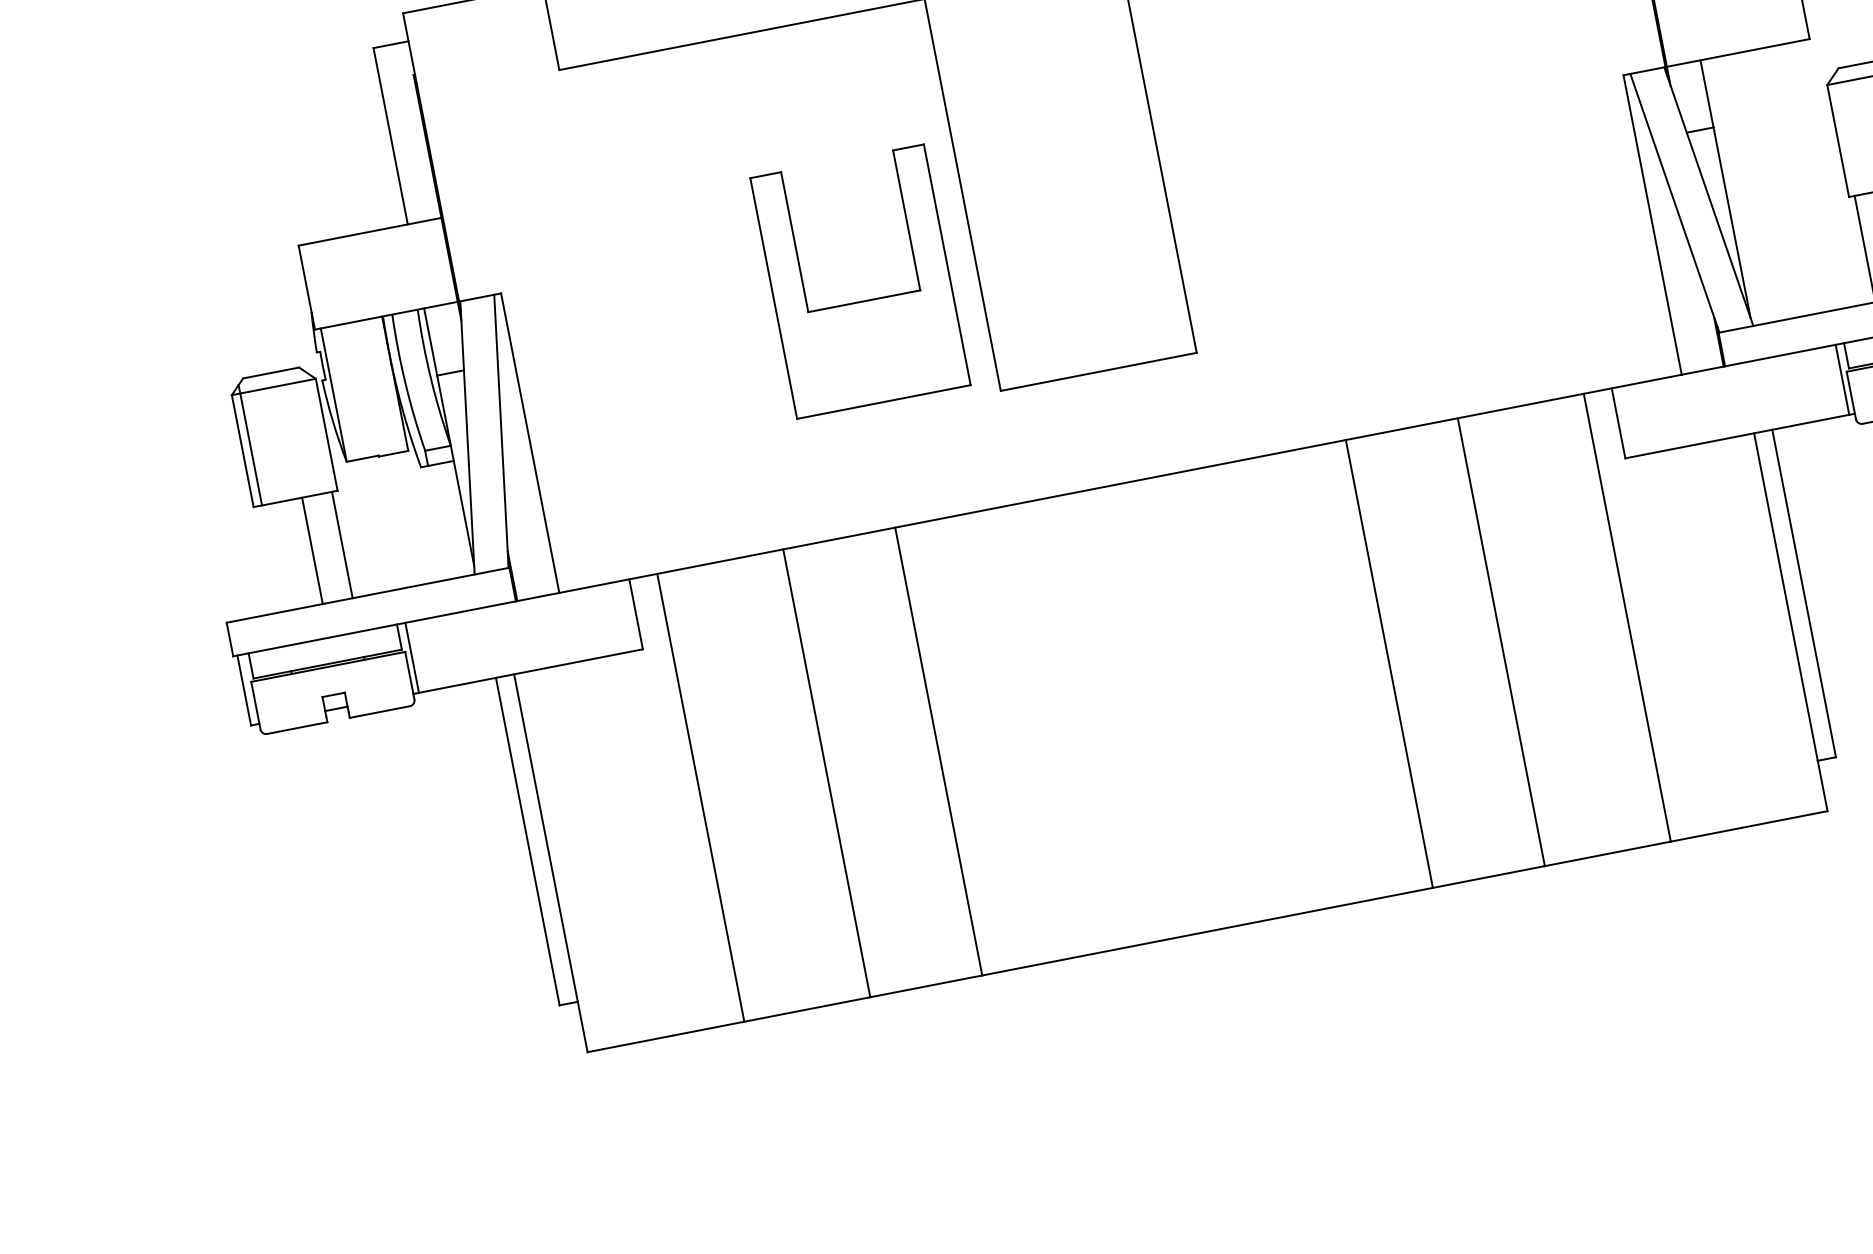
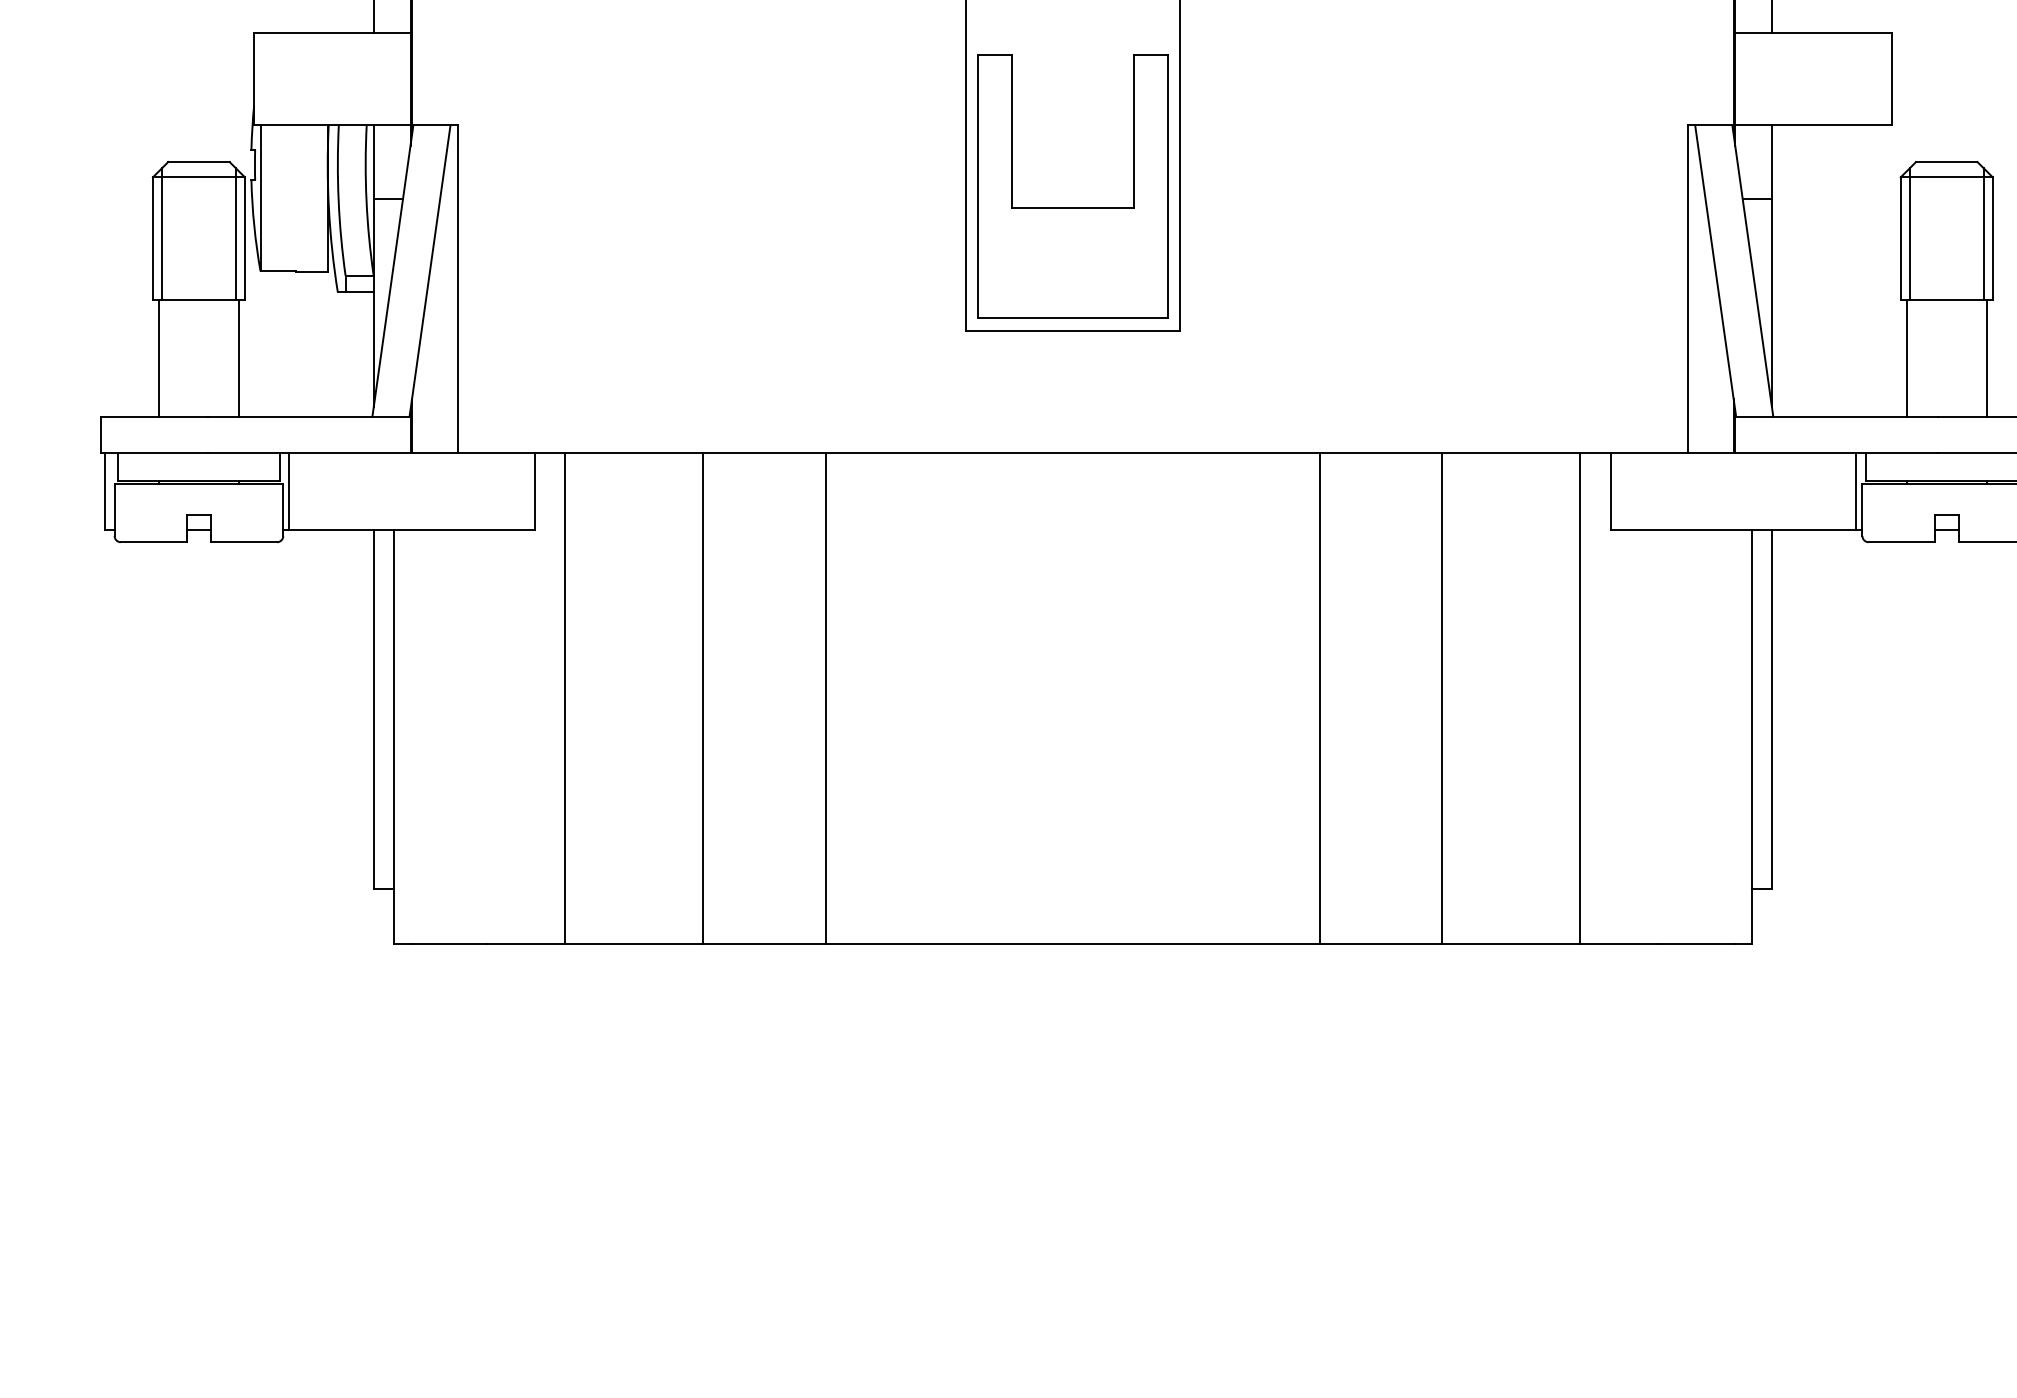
line: (1845, 134) -> (1909, 233), added
part: (863, 300) -> (1072, 207), moved
line: (317, 431) -> (235, 233), added
line: (312, 550) -> (159, 357), moved

